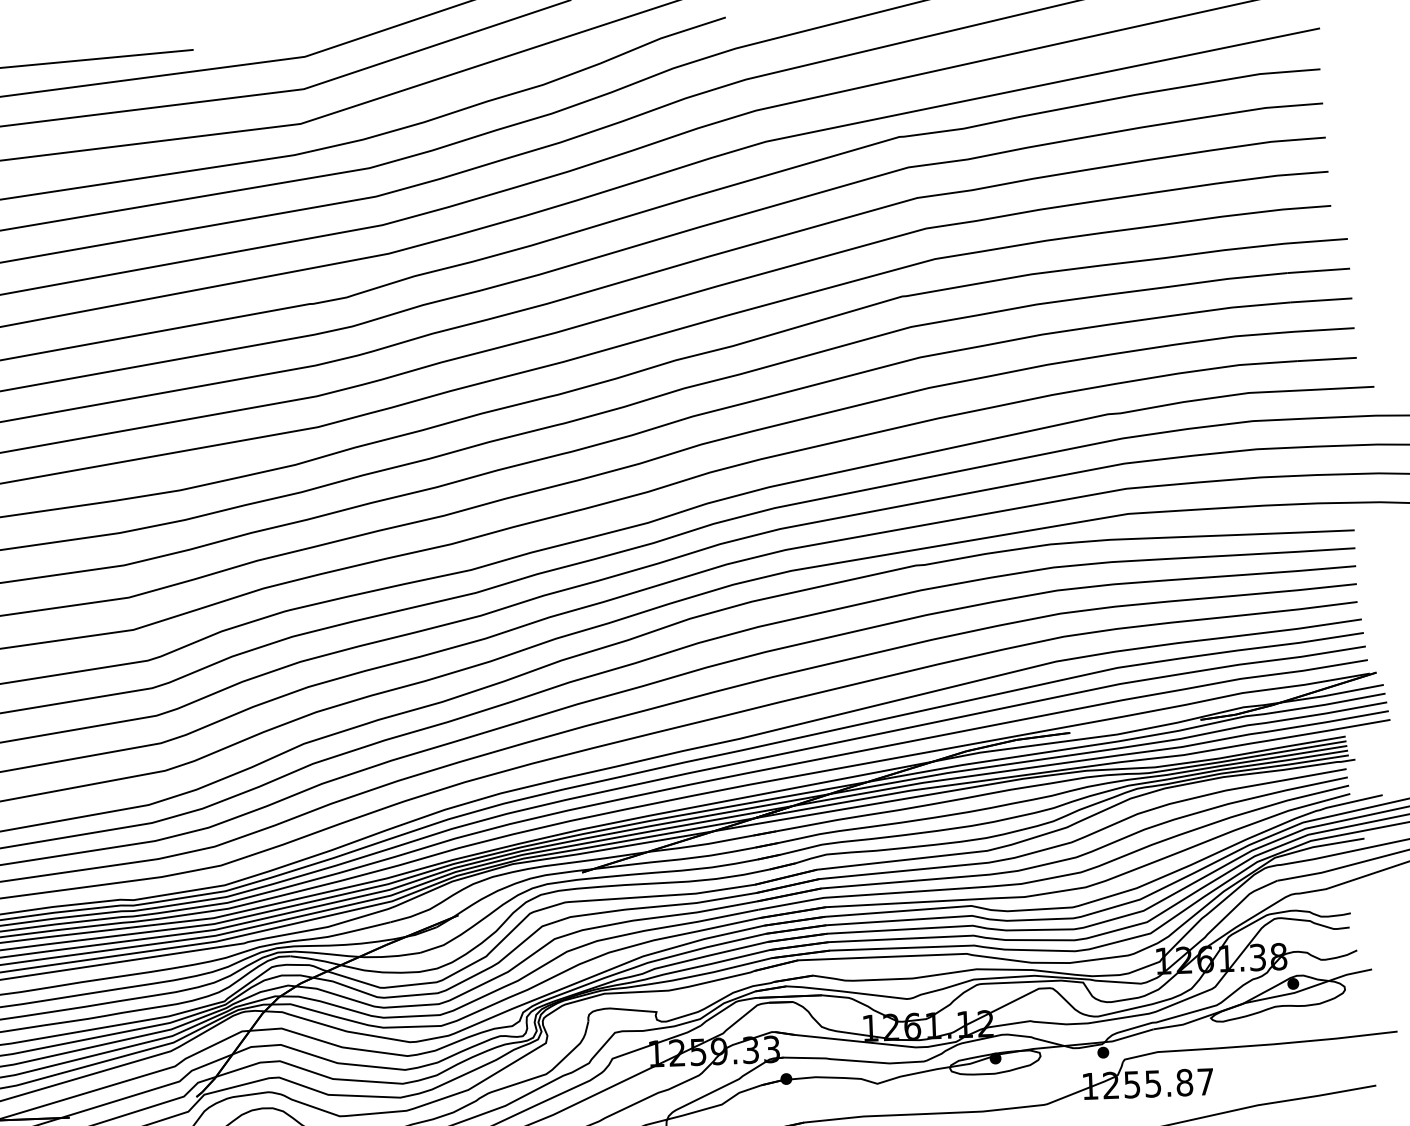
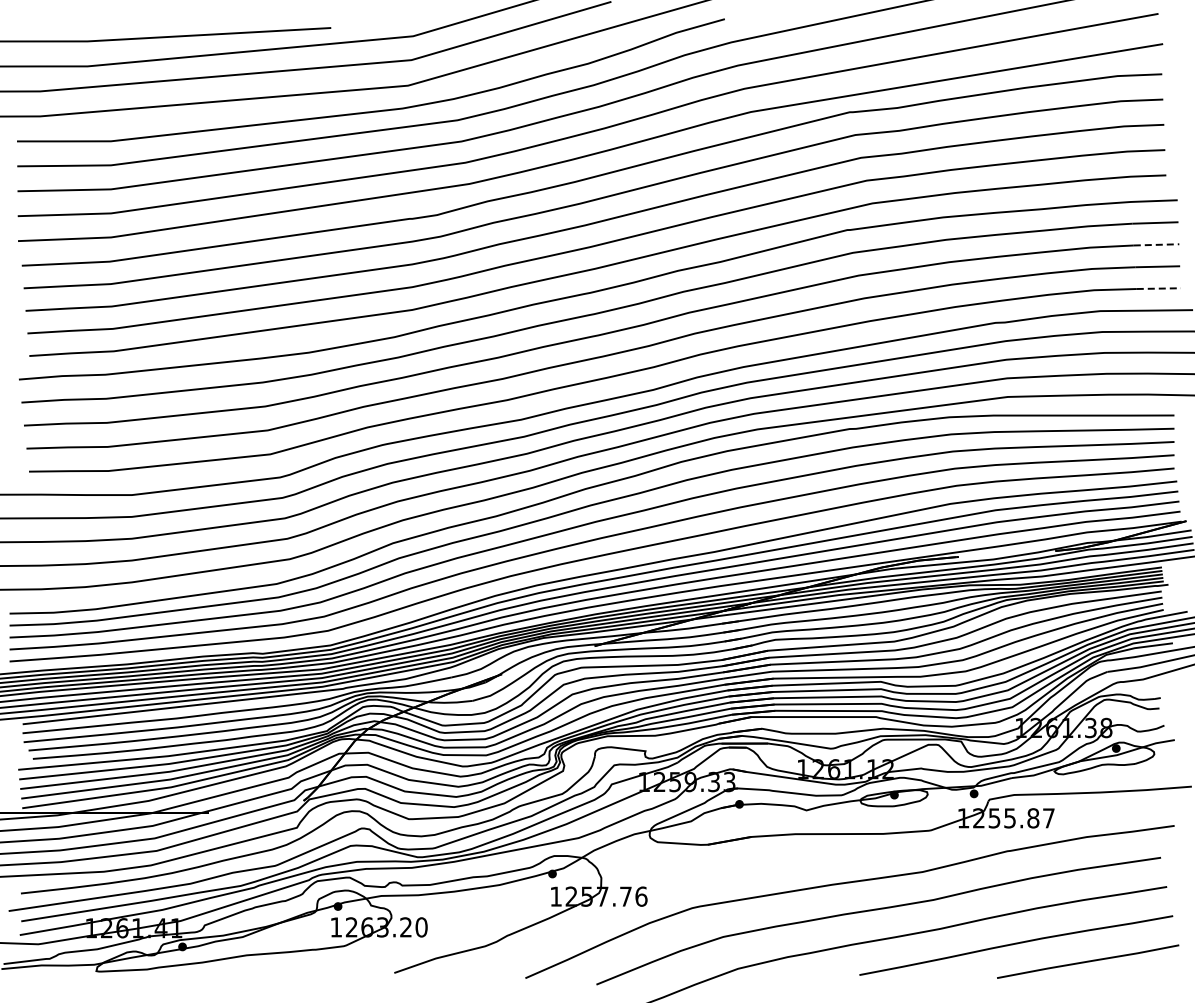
line: (1321, 299) -> (1156, 244), solid -> dashed
line: (1327, 359) -> (1159, 288), solid -> dashed

